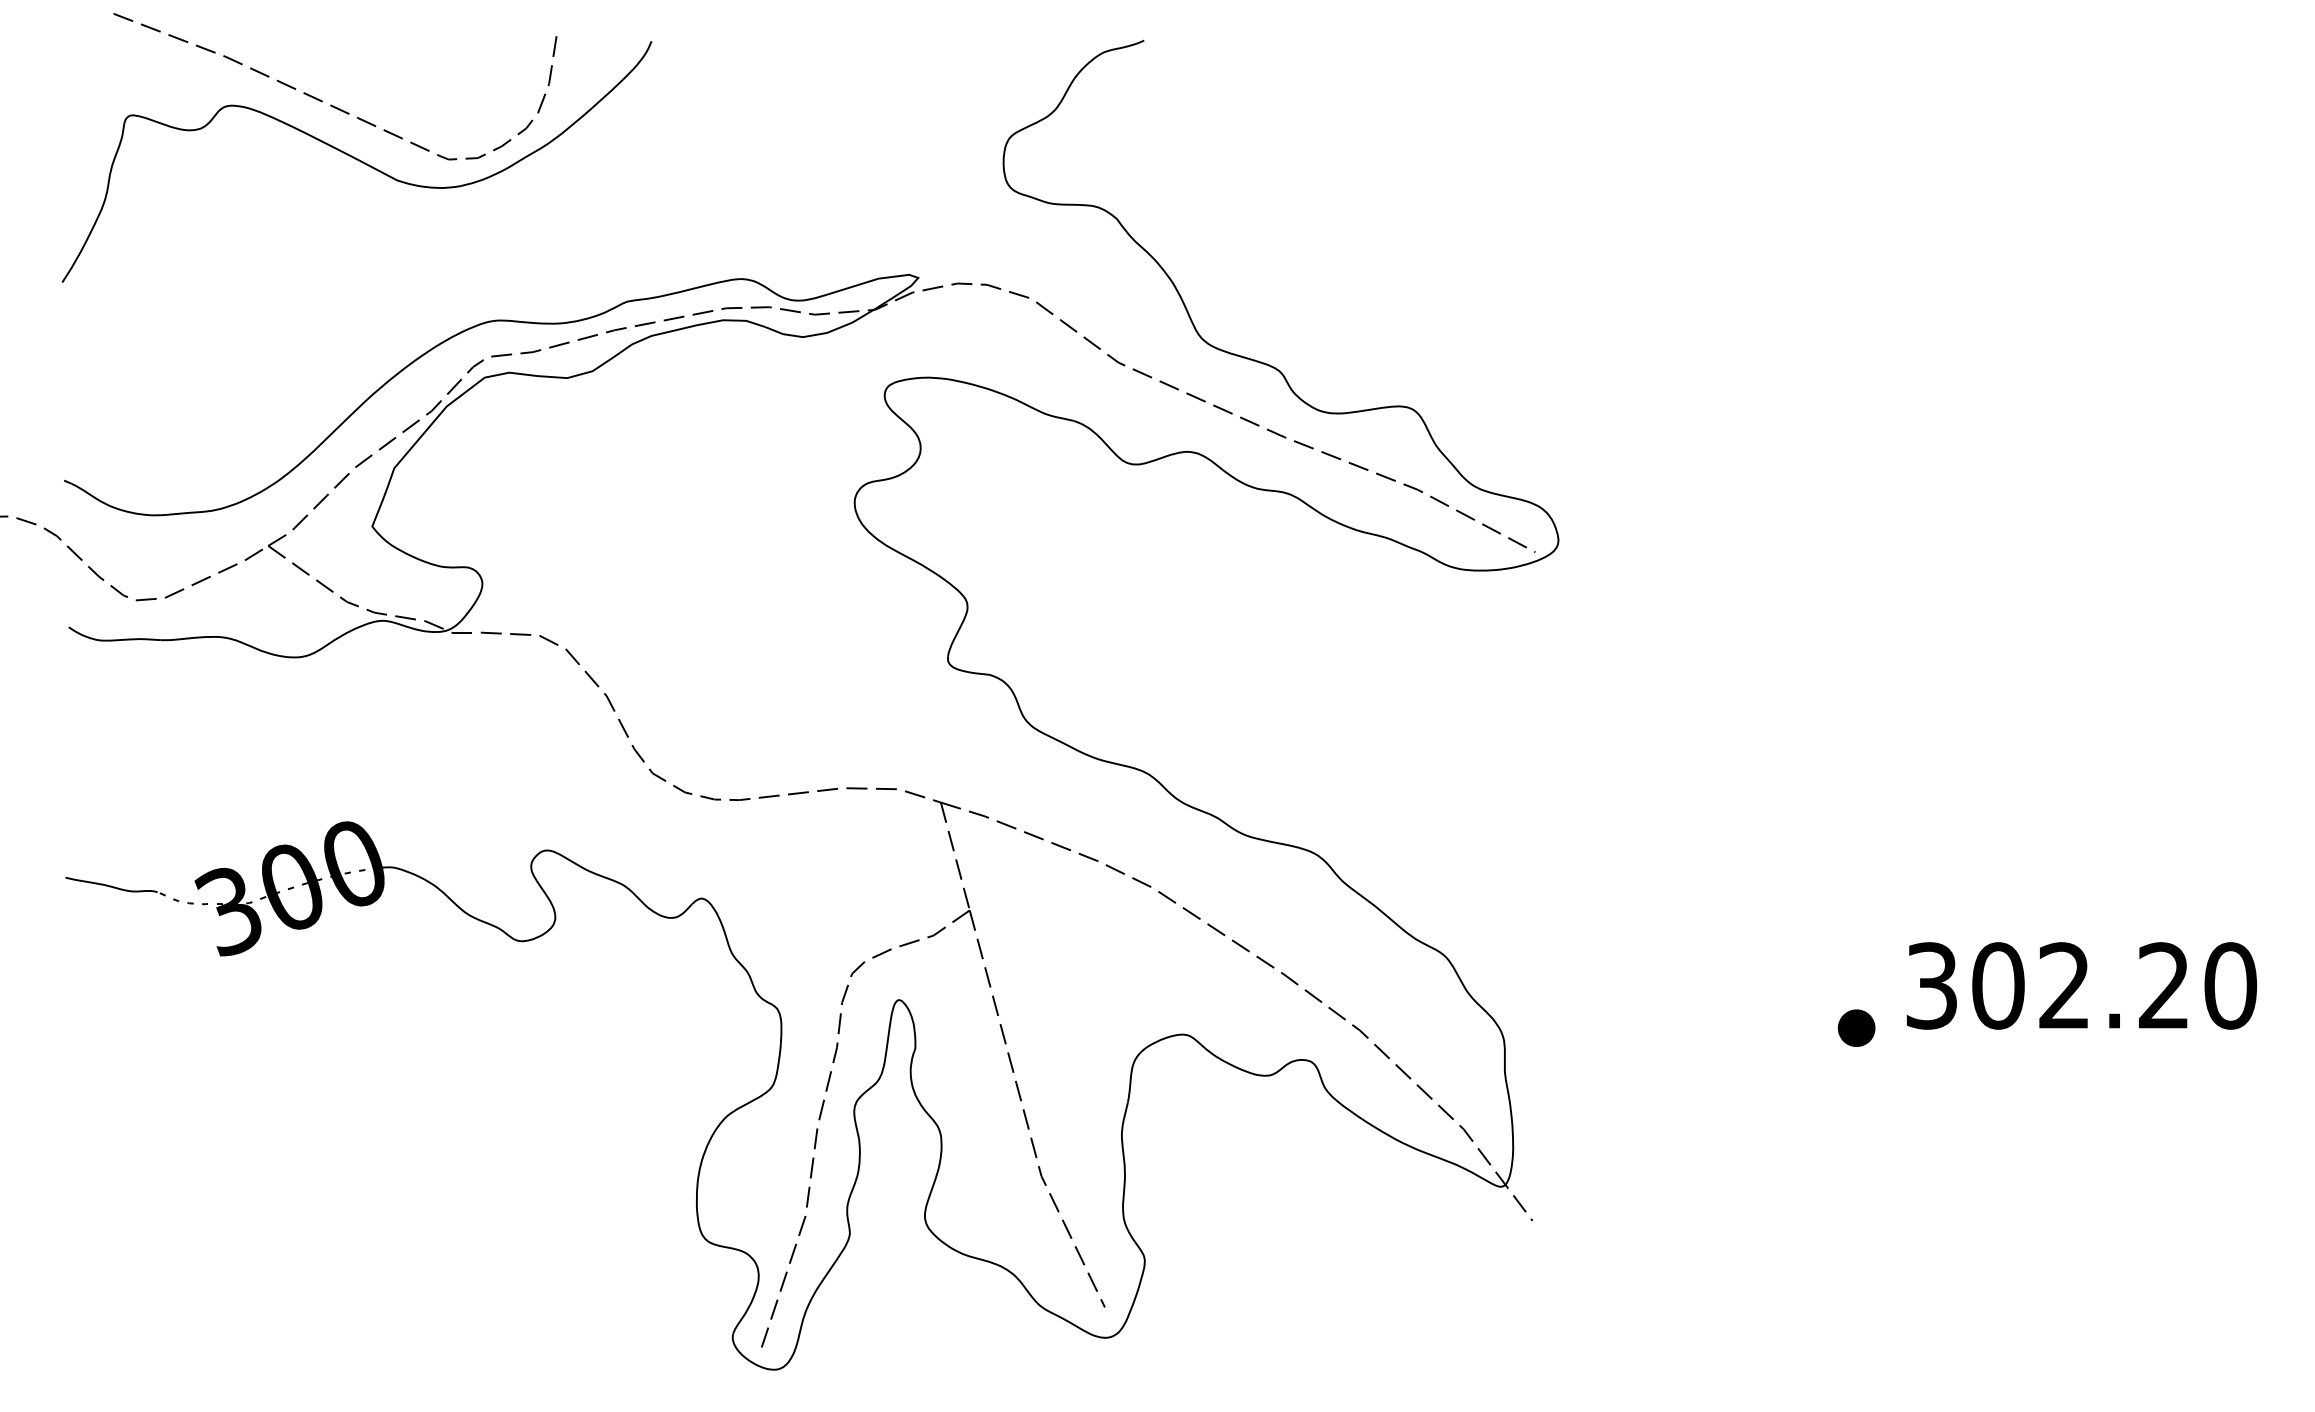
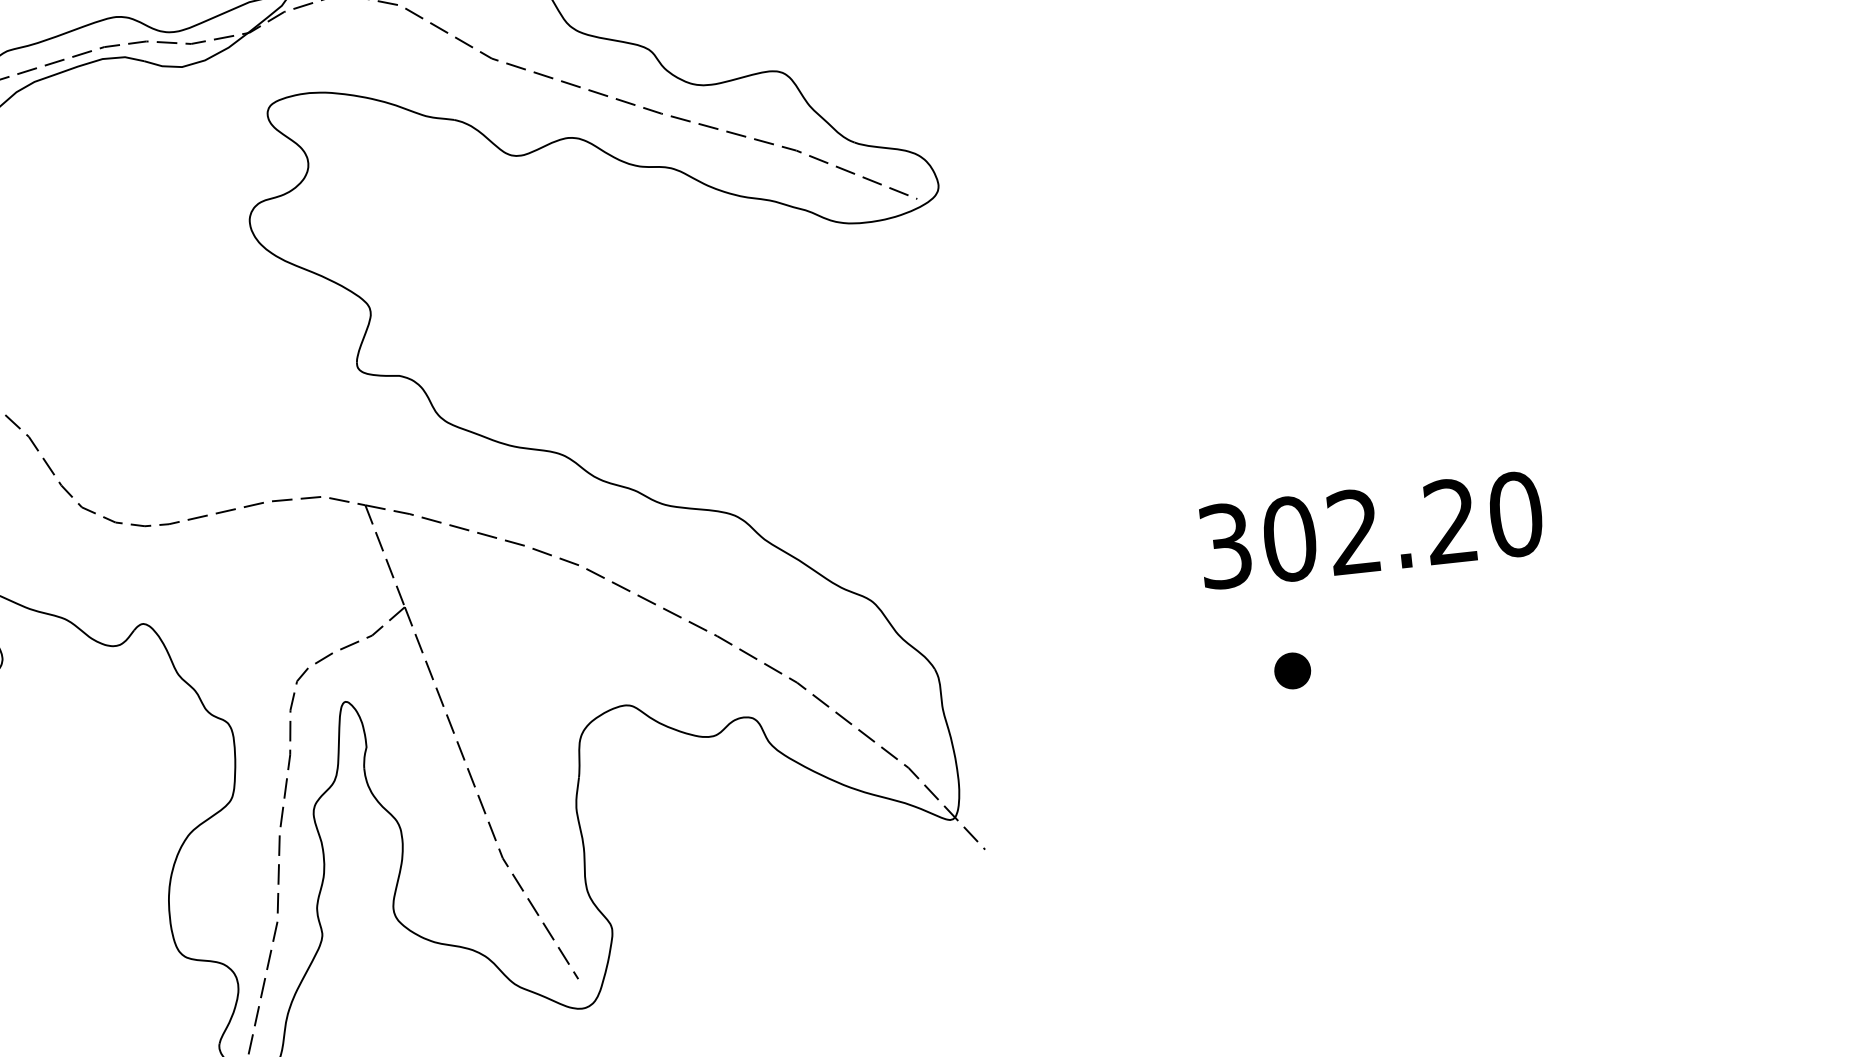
text: (2082, 985) -> (1371, 529), moved
part: (1856, 1027) -> (1292, 670), moved

